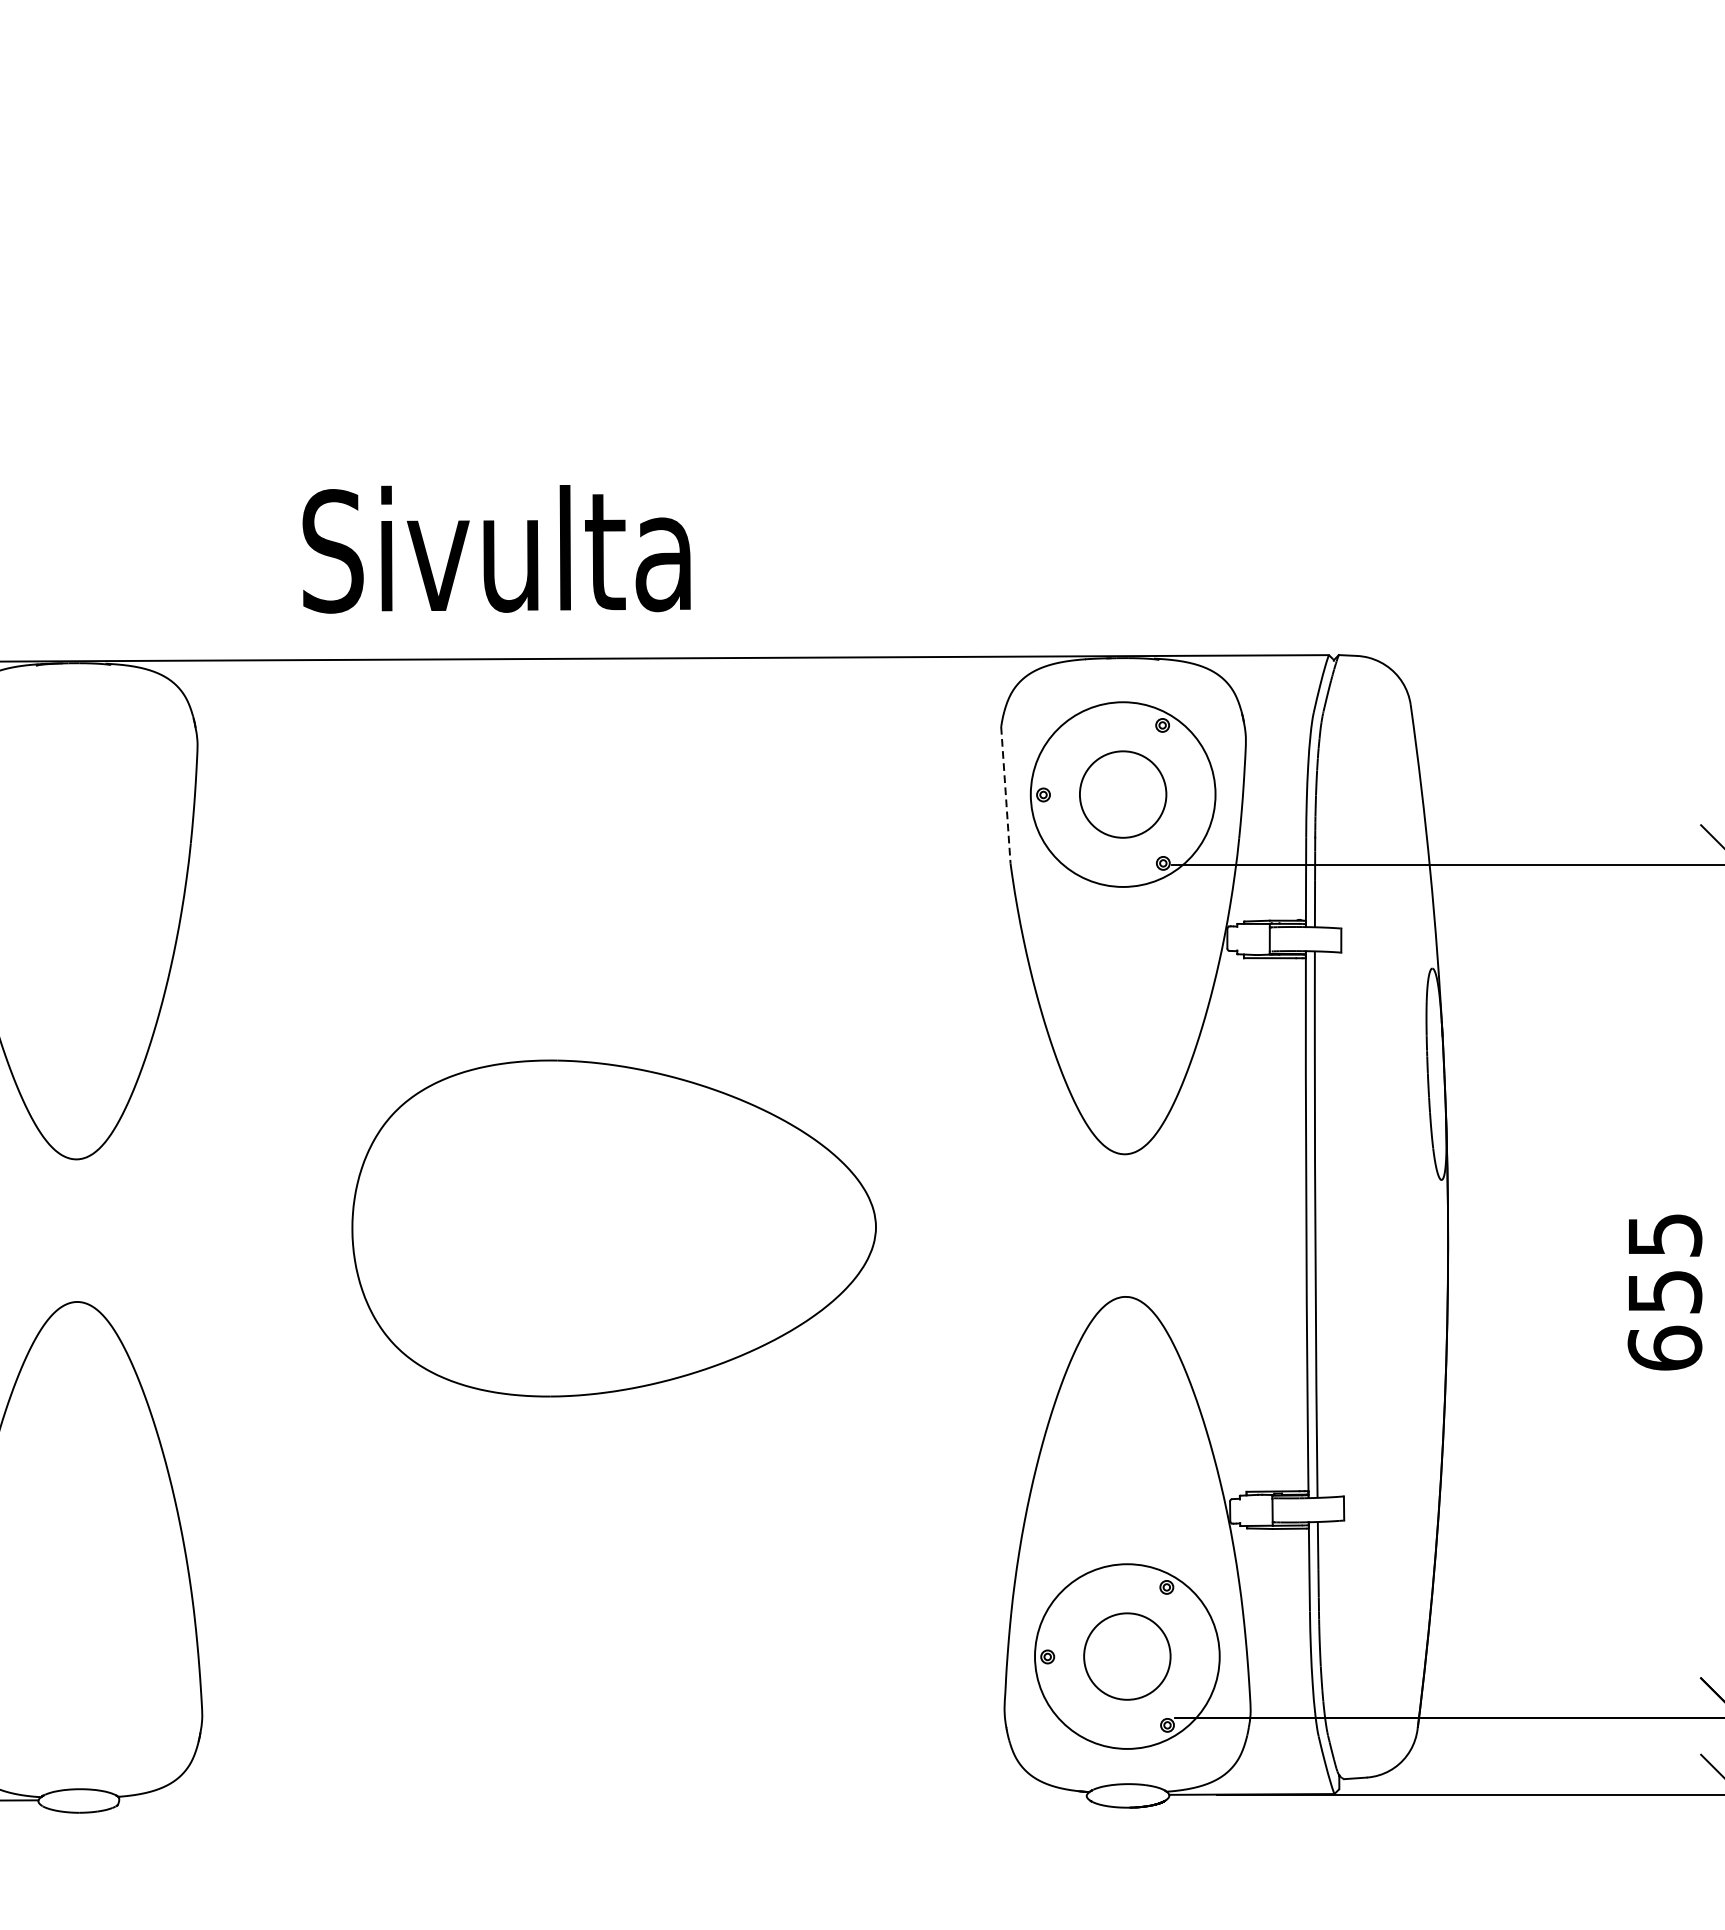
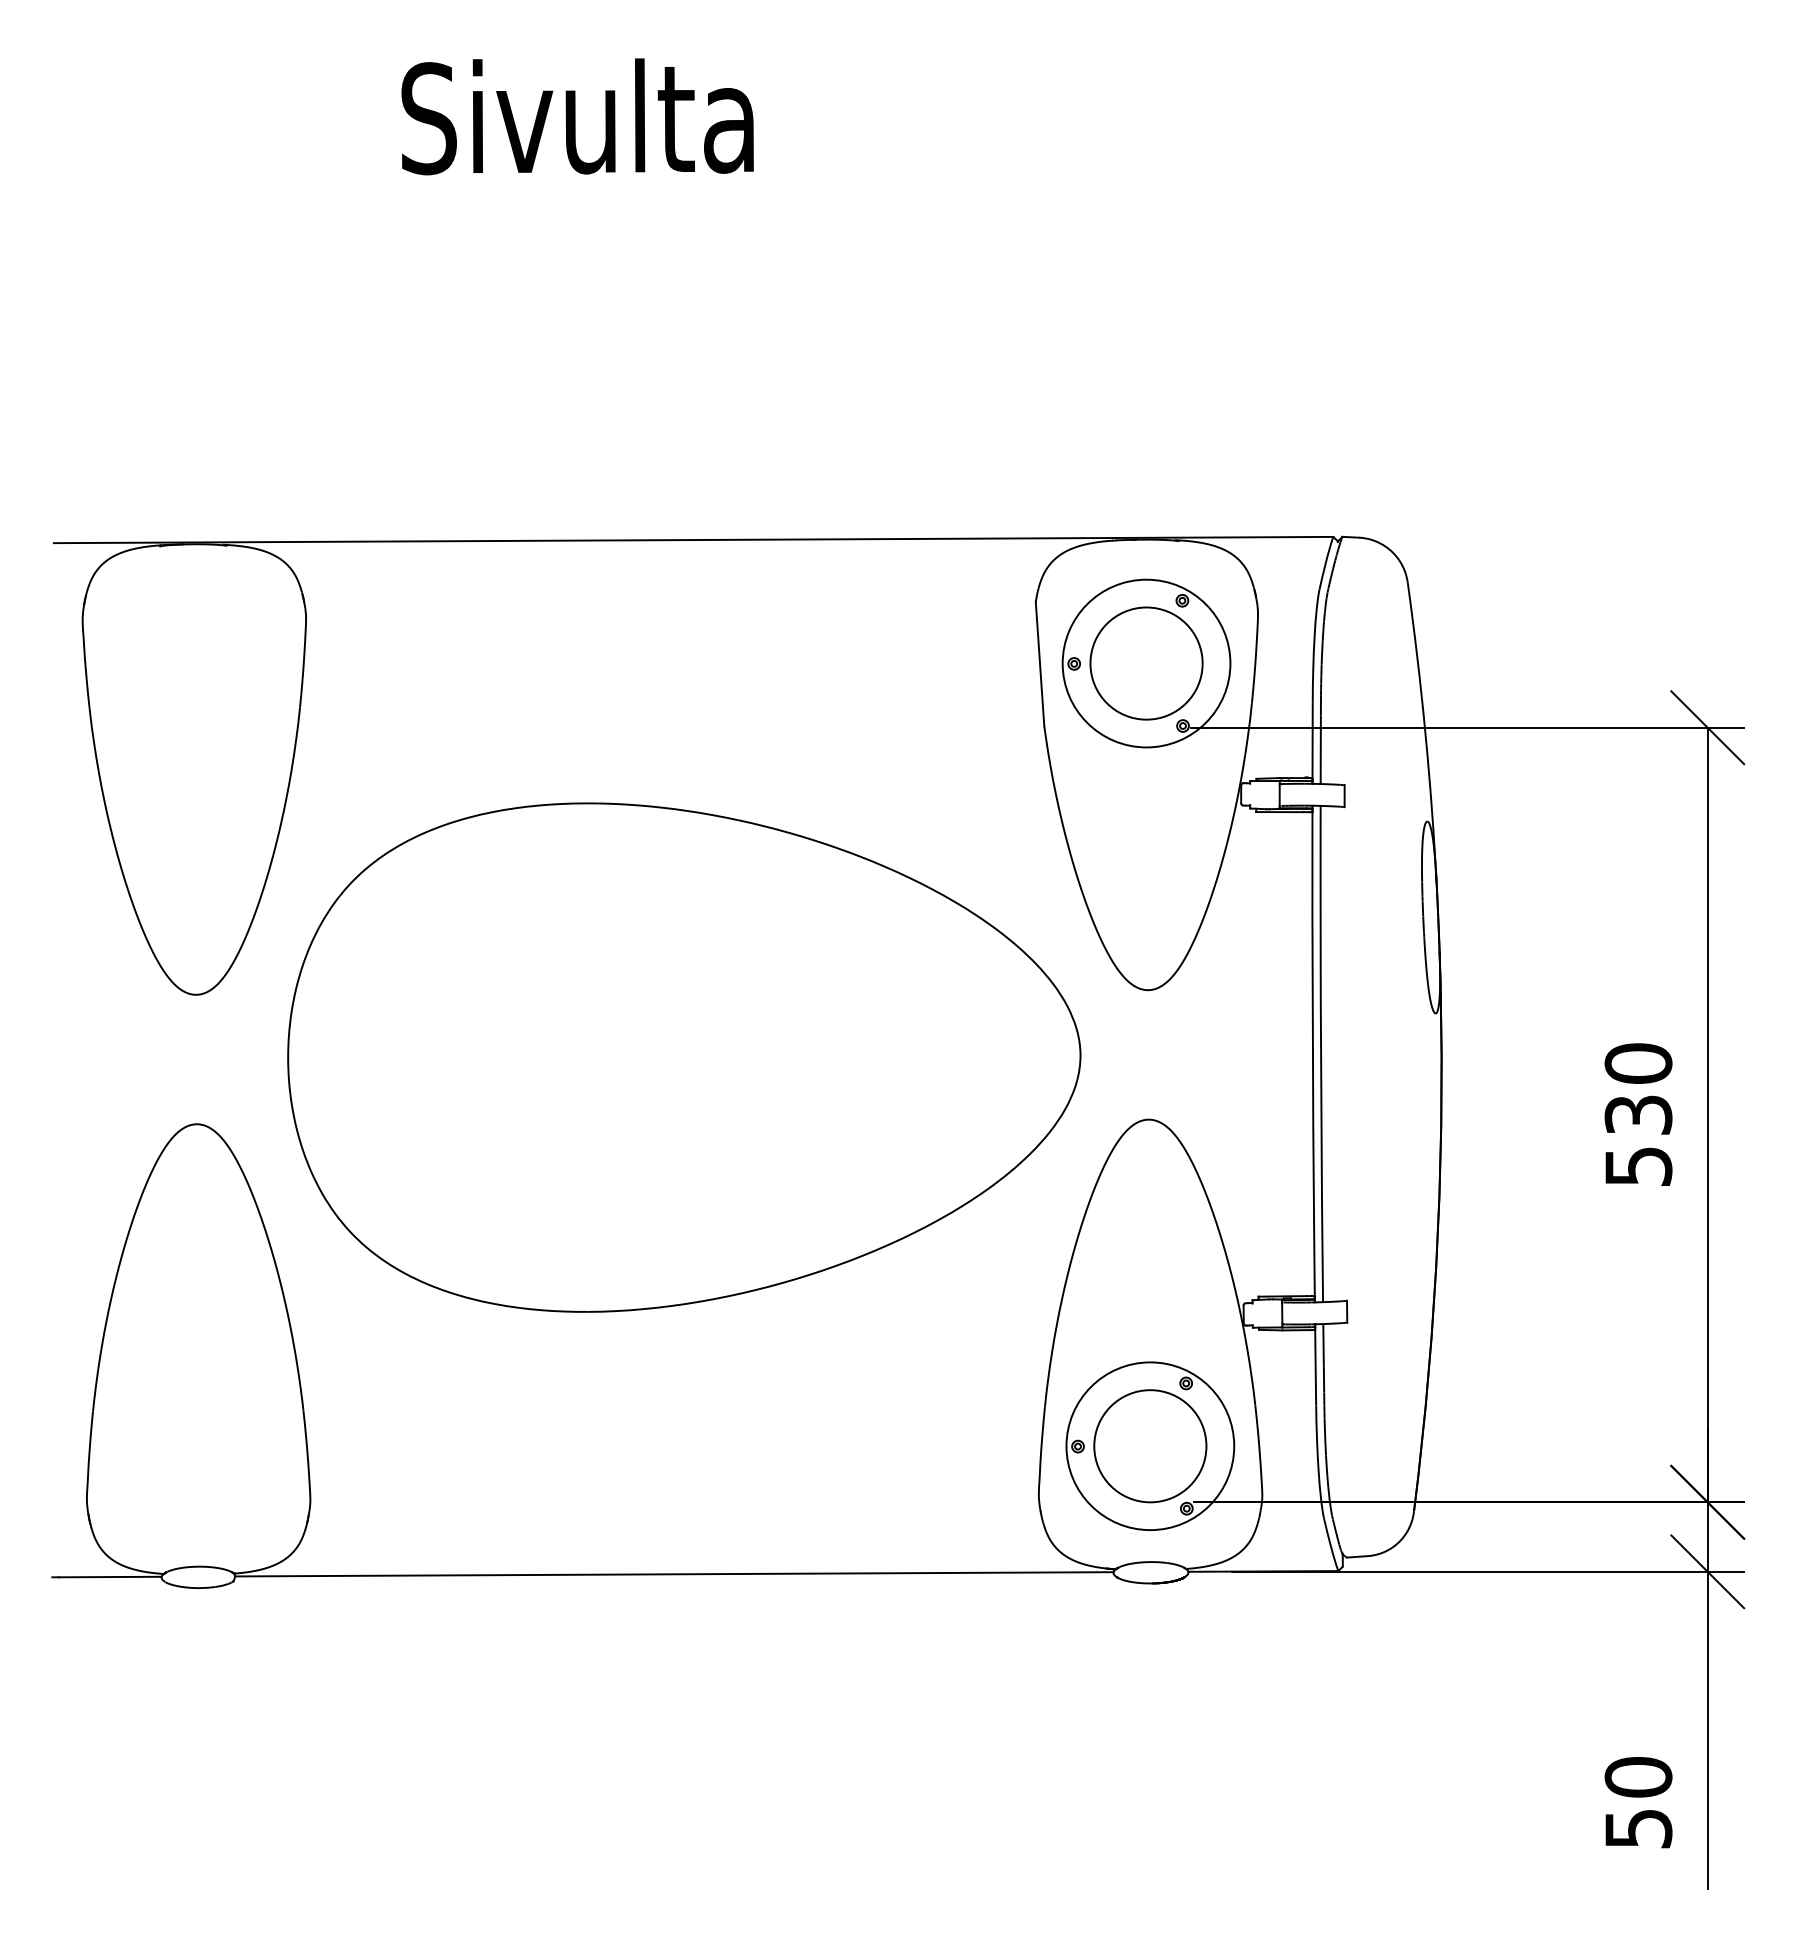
text: (496, 548) -> (577, 116), moved
circle: (1123, 794) -> (1146, 663), size x1.43
line: (1006, 795) -> (1040, 664), dashed -> solid
part: (614, 1228) -> (684, 1057), size x1.67
text: (1664, 1291) -> (1638, 1114), 655 -> 530
circle: (1127, 1656) -> (1150, 1446), size x1.43
line: (603, 1797) -> (674, 1574), added

